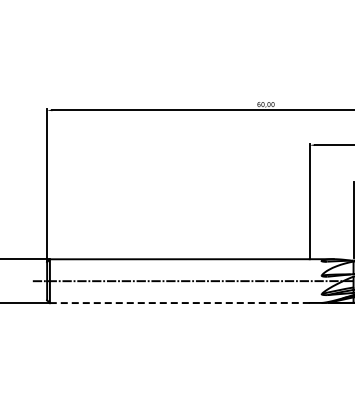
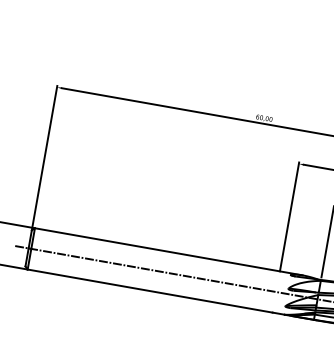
line: (179, 303) -> (149, 291), dashed -> solid

